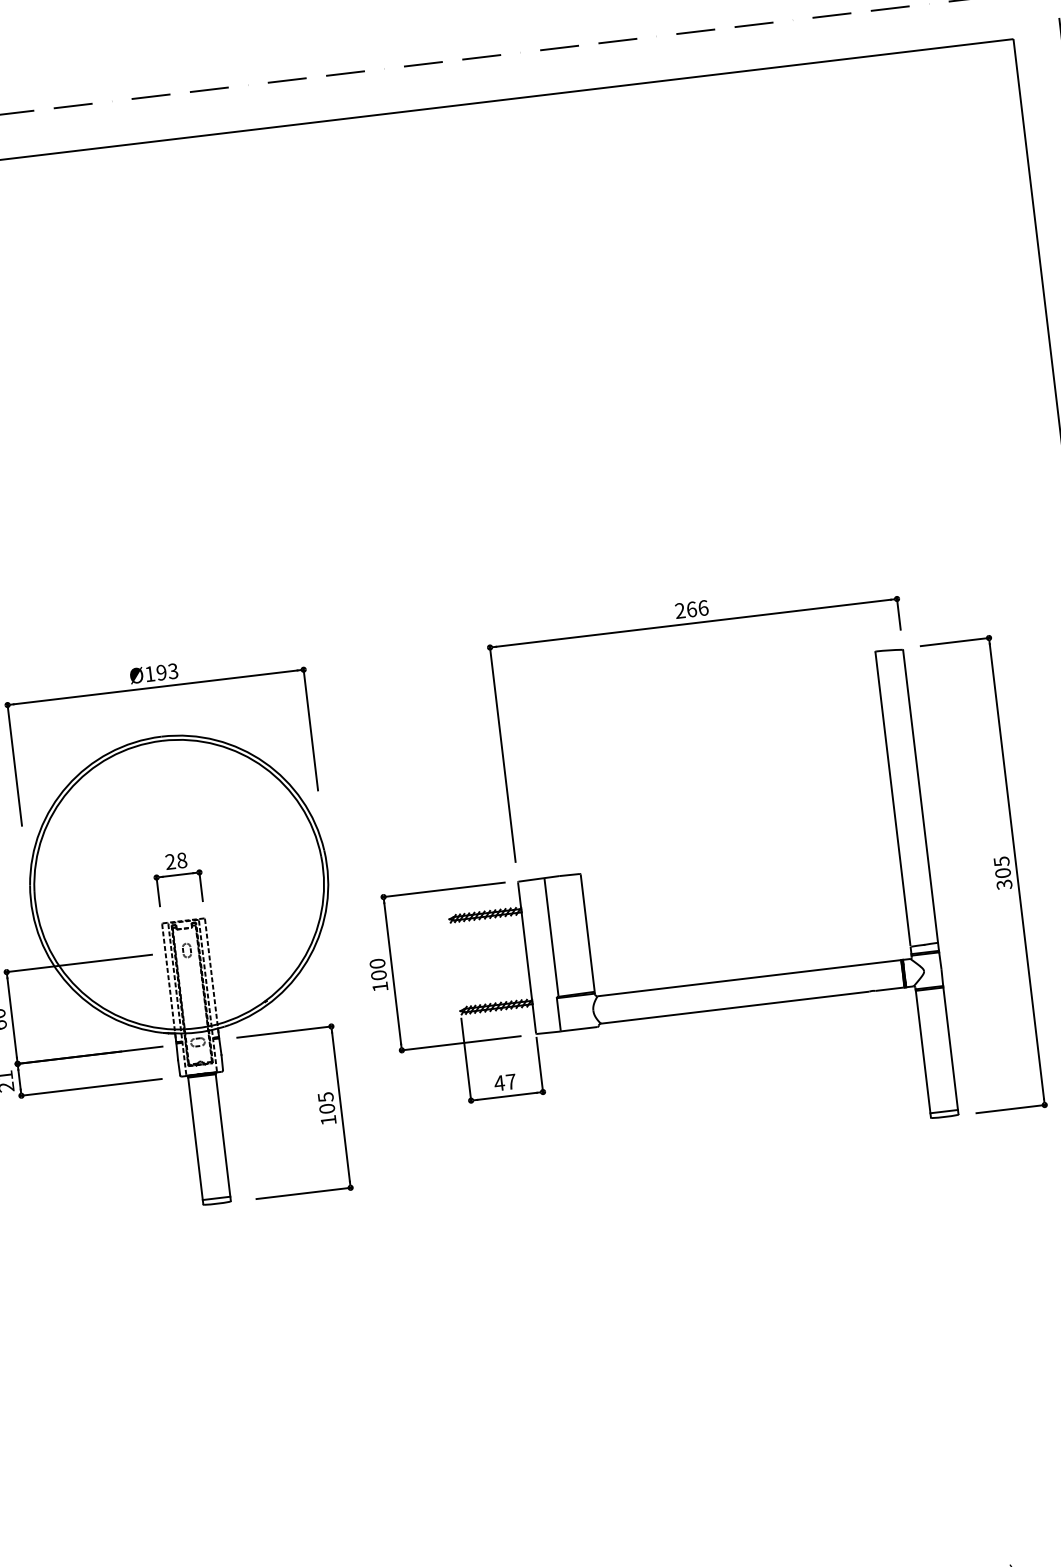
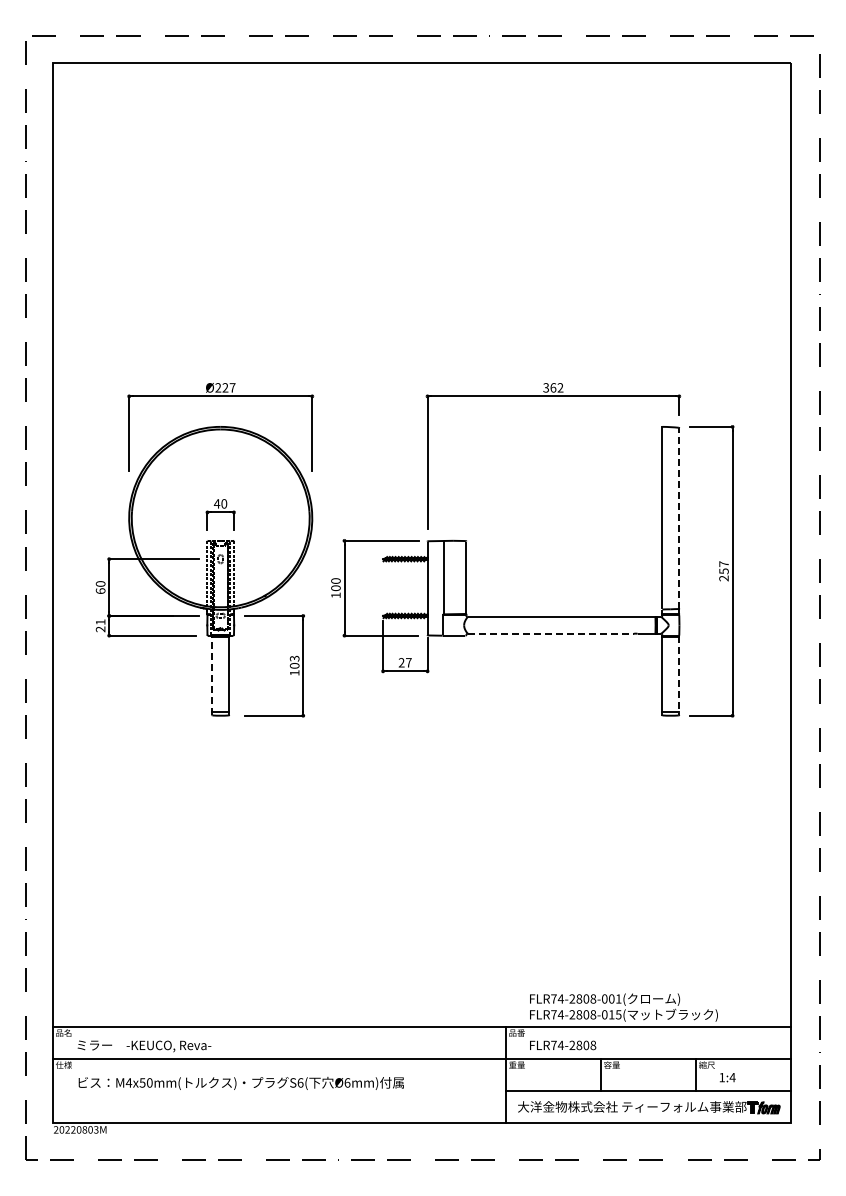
text: (691, 608) -> (553, 387), 266 -> 362
text: (161, 672) -> (225, 387), Ø193 -> Ø227
line: (920, 794) -> (679, 517), solid -> dashed
text: (175, 860) -> (220, 503), 28 -> 40
text: (1002, 873) -> (723, 571), 305 -> 257
line: (736, 1006) -> (551, 633), solid -> dashed
line: (951, 1050) -> (679, 675), solid -> dashed
text: (499, 1082) -> (401, 662), 47 -> 27
text: (323, 1097) -> (293, 658), 105 -> 103
line: (196, 1140) -> (212, 675), solid -> dashed

